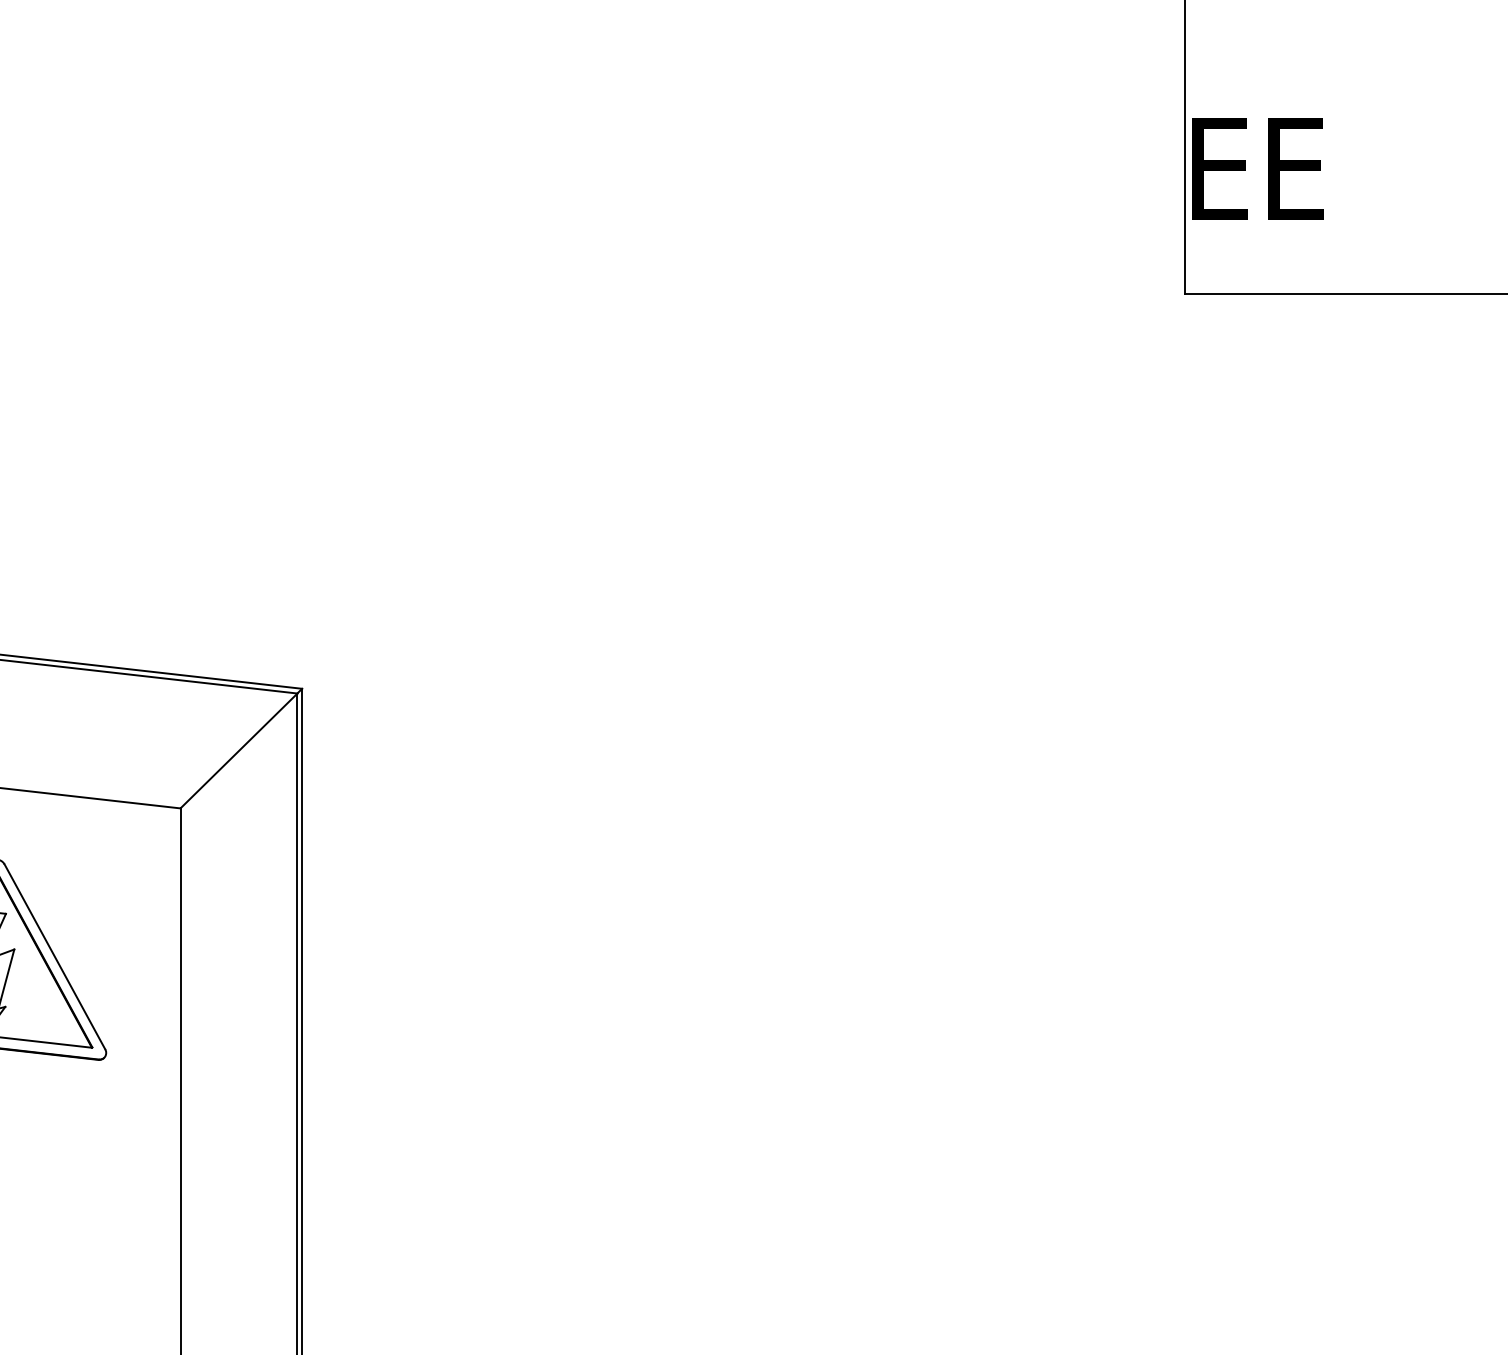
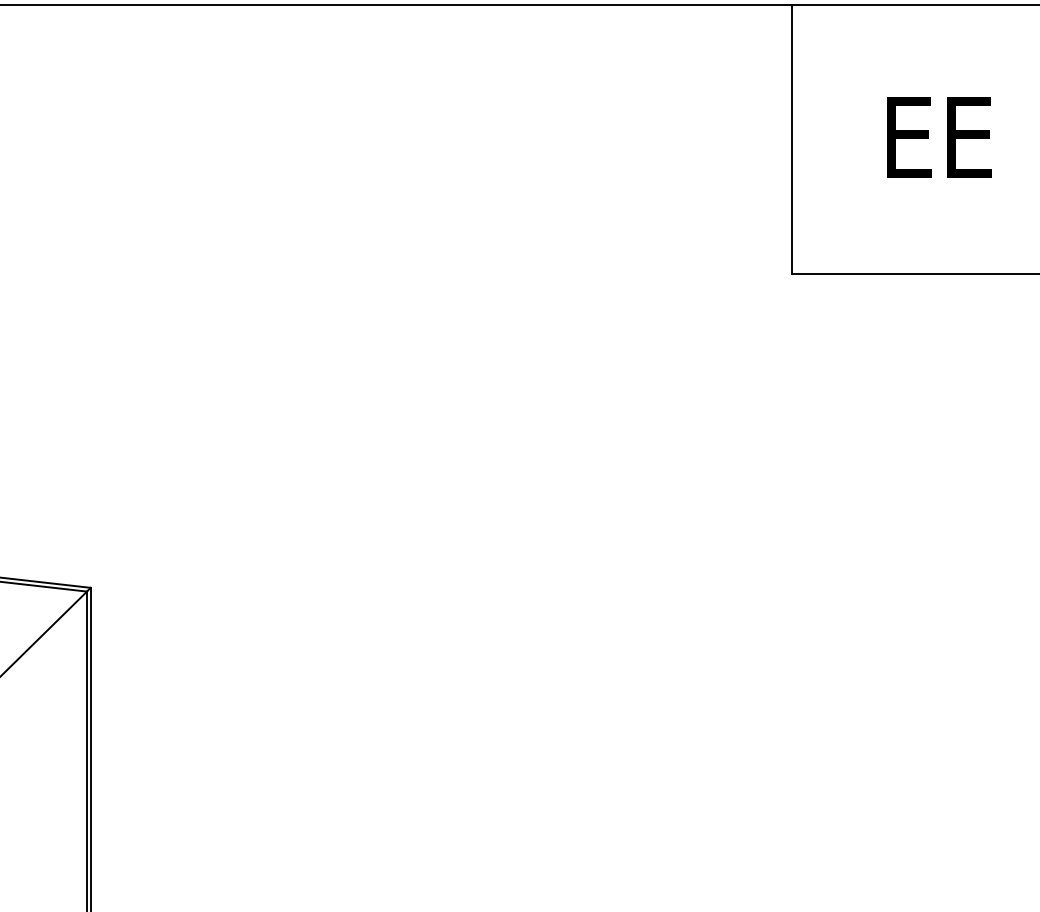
text: (1257, 168) -> (938, 137), moved

